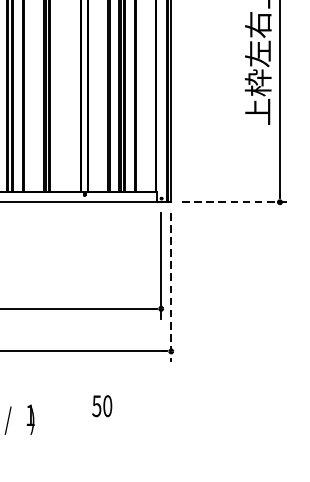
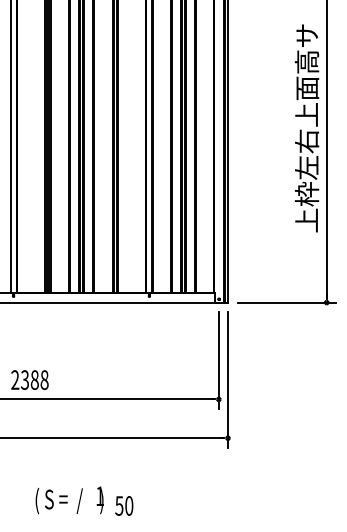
line: (236, 202) -> (287, 302), dashed -> solid
line: (170, 287) -> (227, 380), dashed -> solid
text: (102, 405) -> (124, 505), moved

